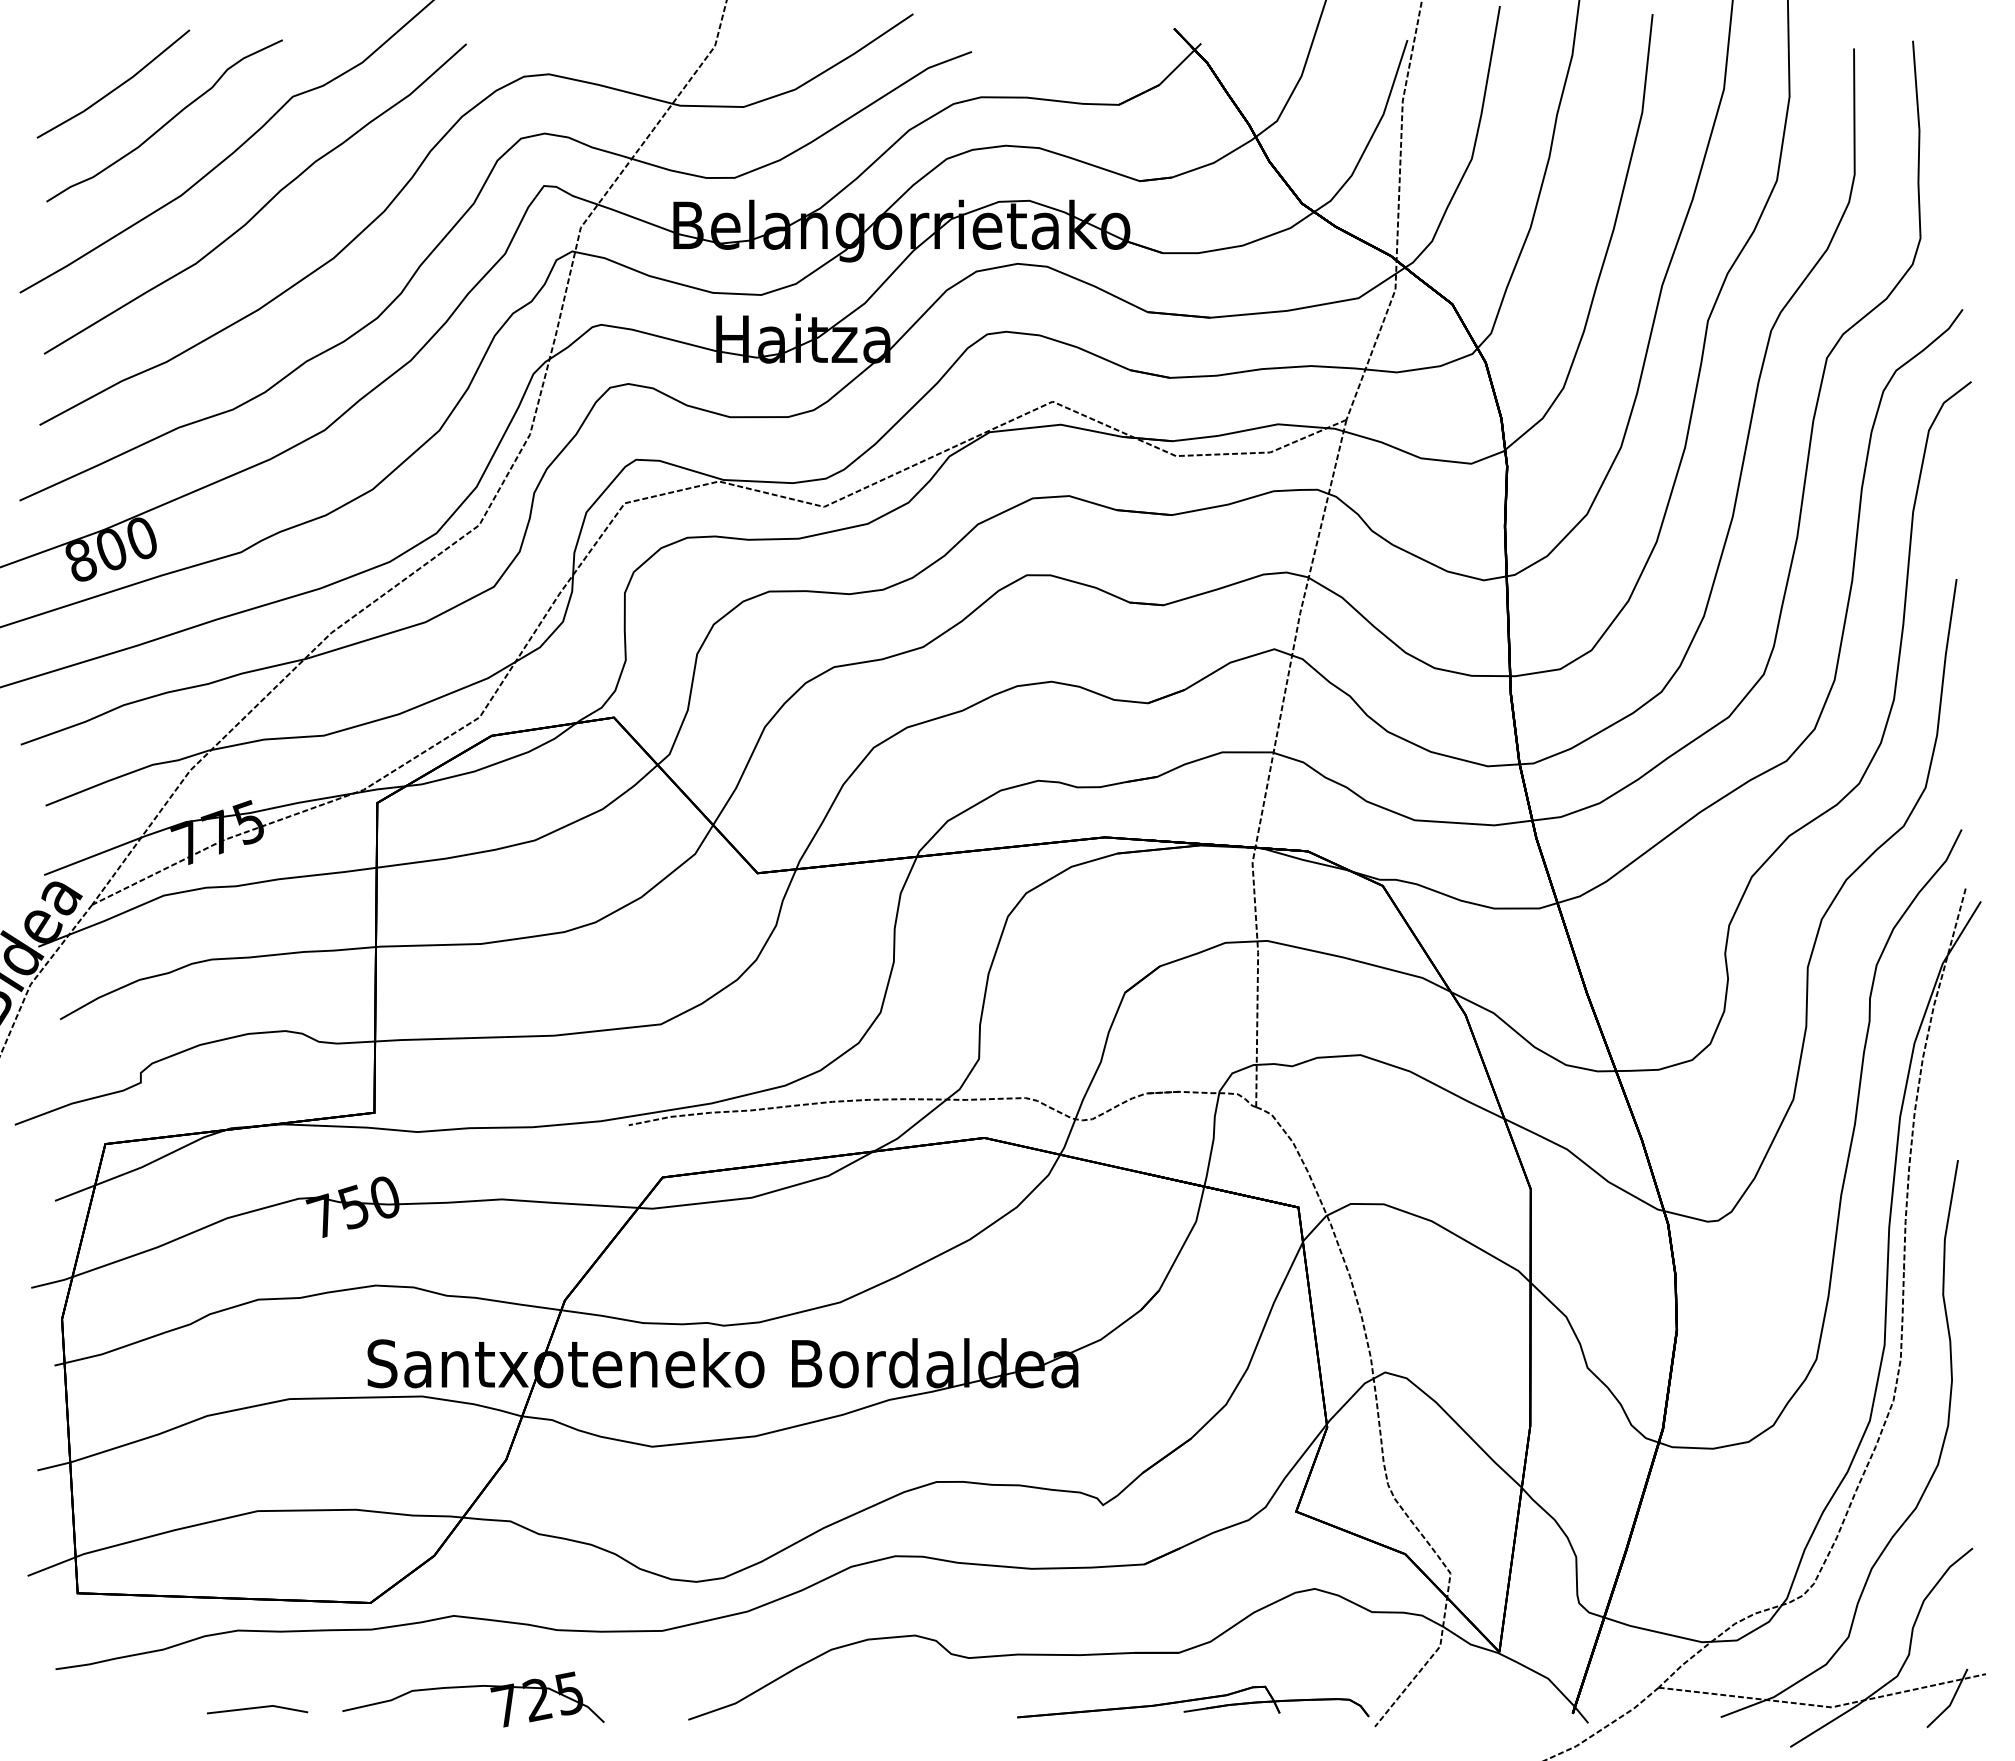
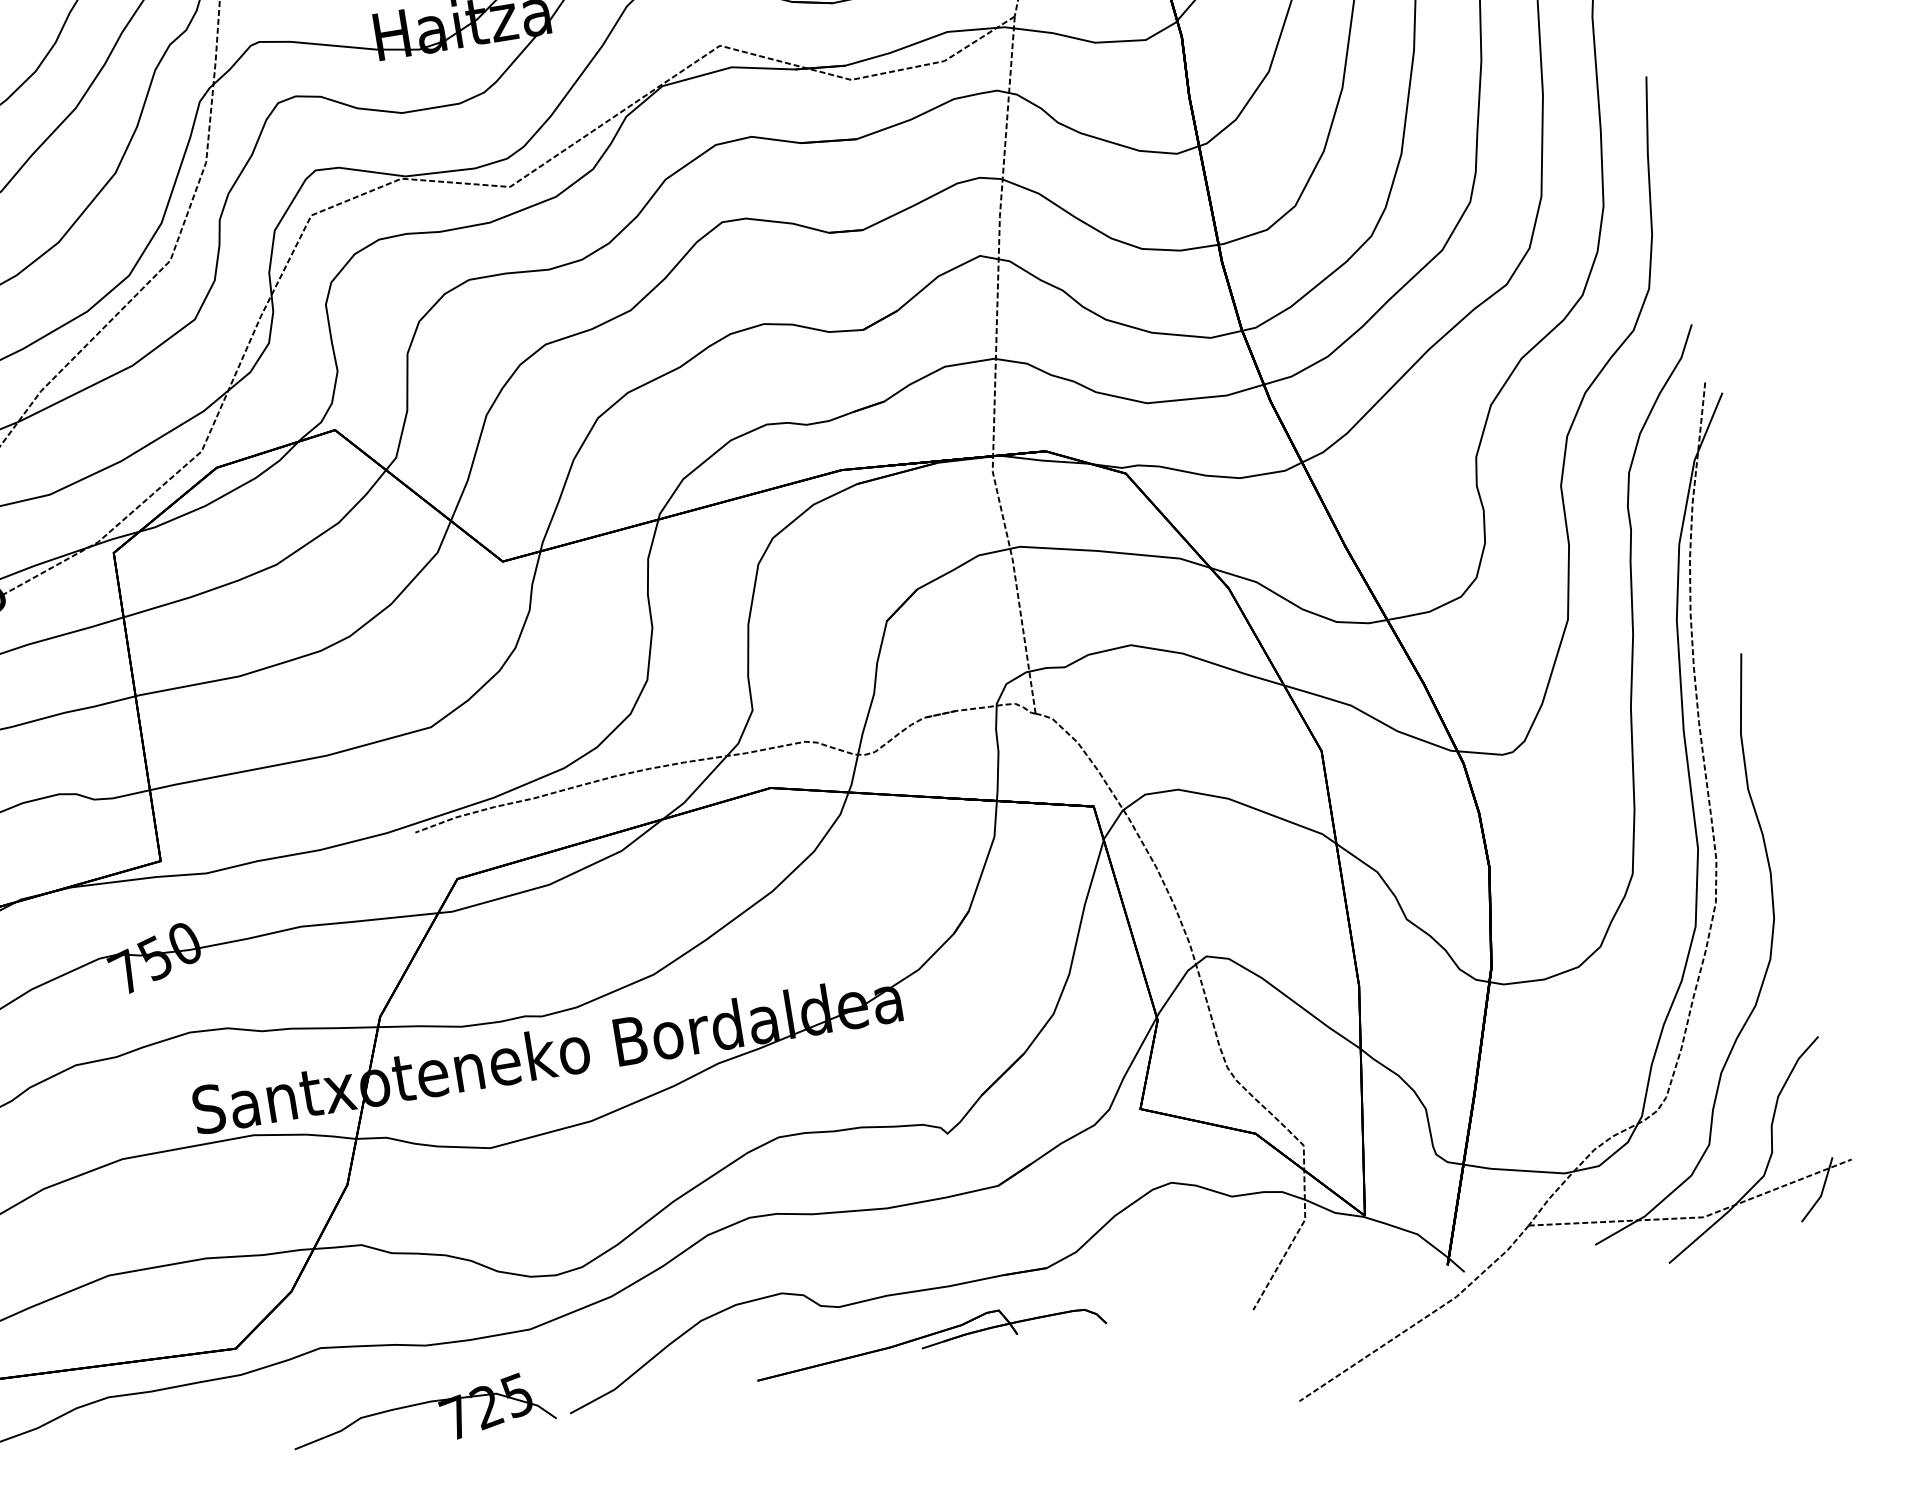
part: (473, 1687) -> (421, 1404), moved
part: (1193, 1701) -> (929, 1336), moved
line: (257, 1708) -> (140, 1471), removed

